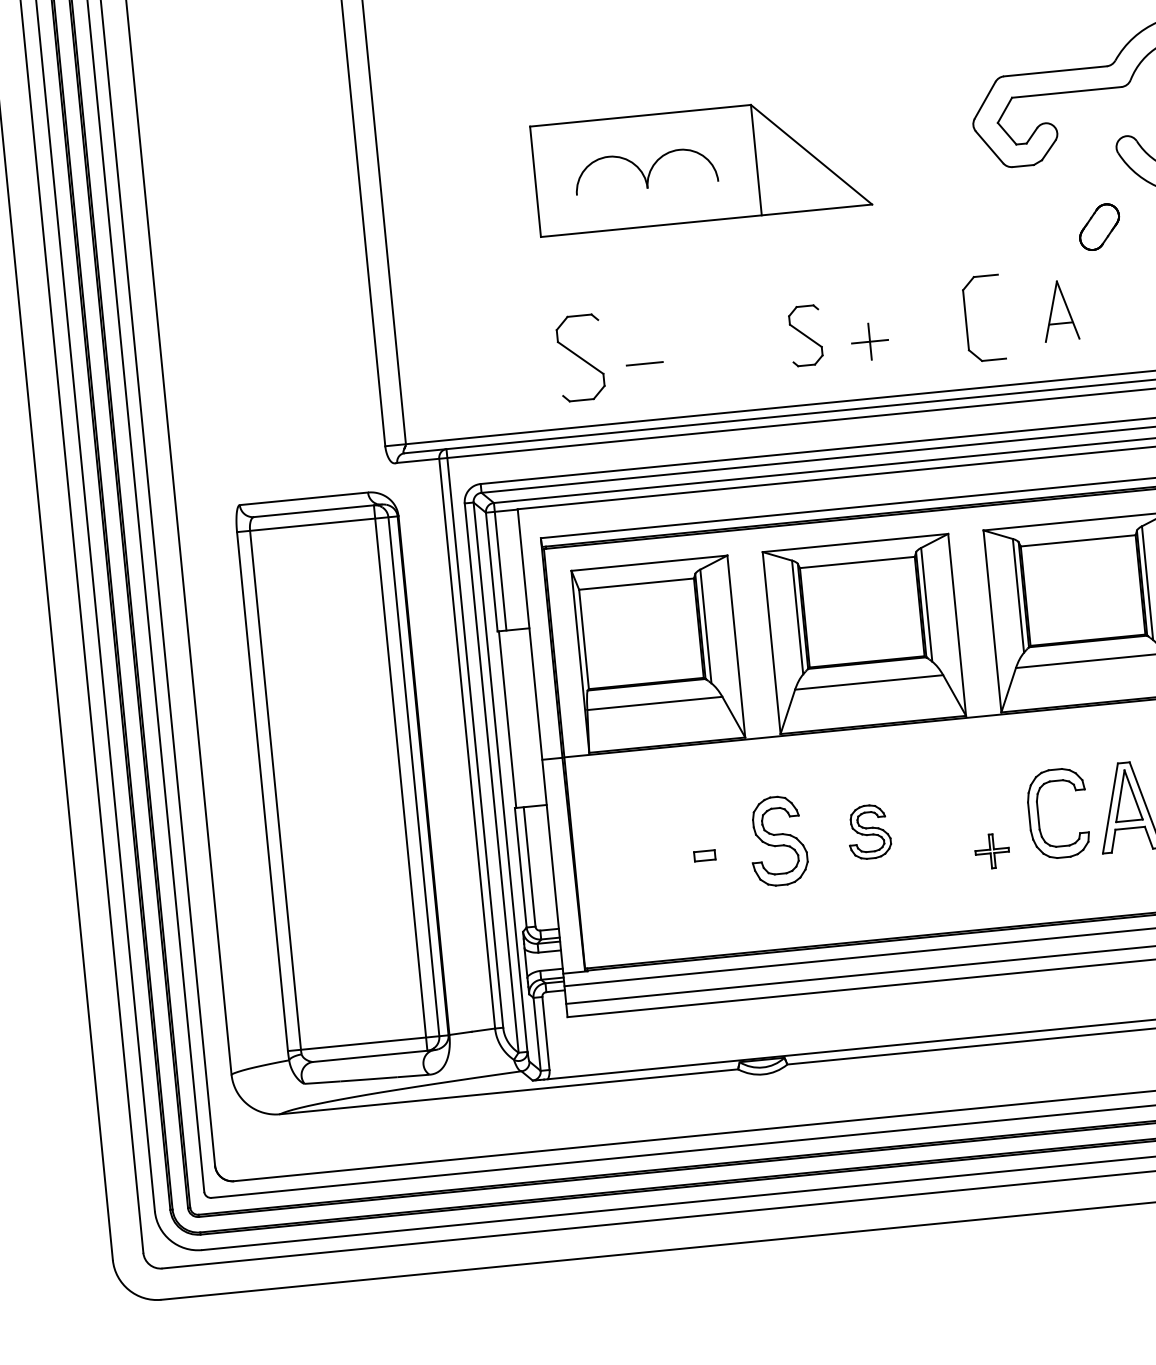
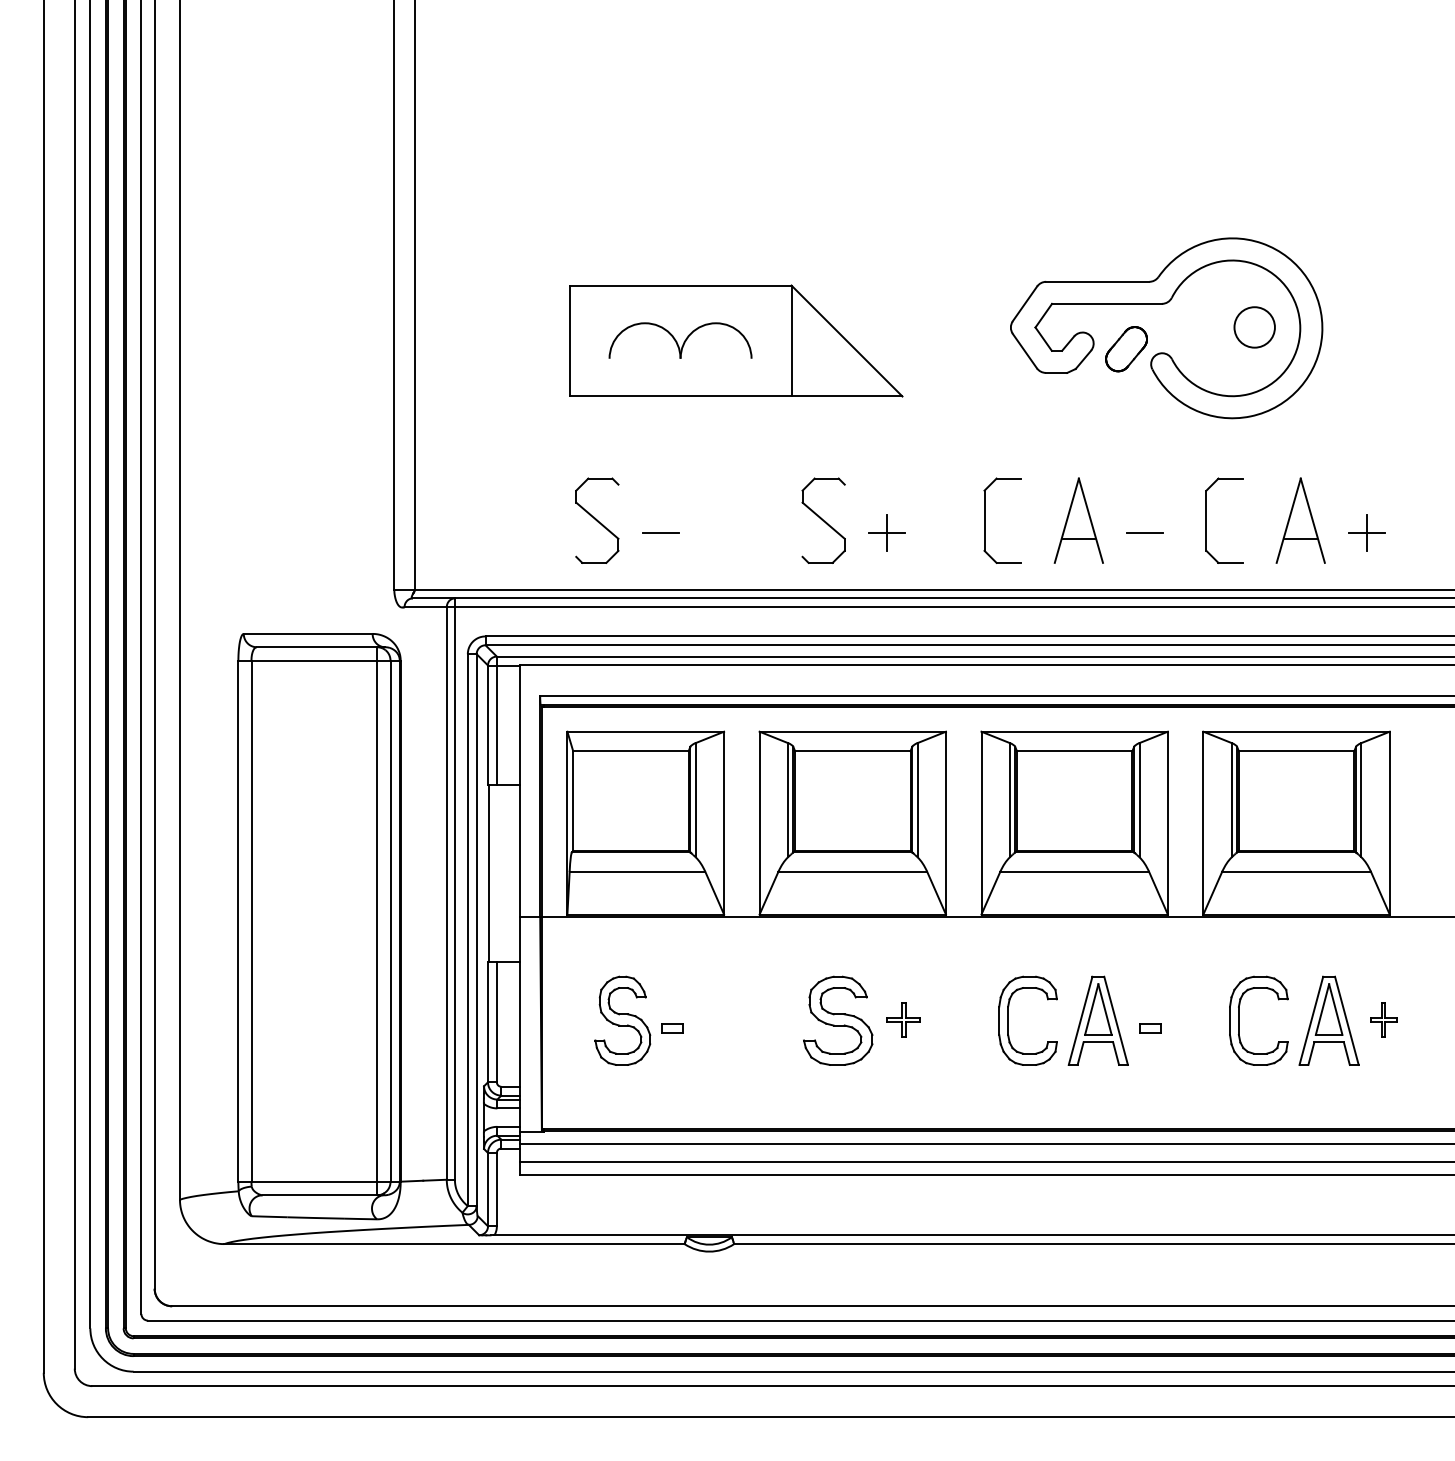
part: (1099, 227) -> (1126, 349), moved
part: (1059, 310) -> (1078, 520), size x1.43
line: (1127, 316) -> (1145, 532), added
part: (805, 335) -> (823, 520), size x1.43
part: (869, 831) -> (838, 1020), size x1.67
part: (777, 840) -> (622, 1020), moved
part: (991, 850) -> (903, 1019), moved

